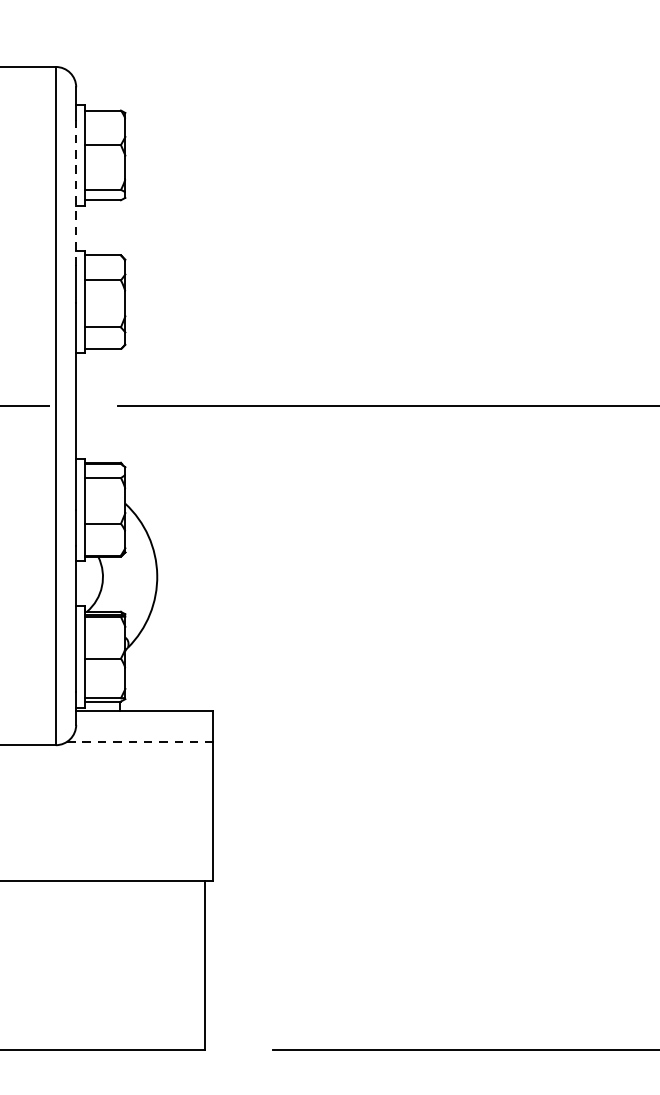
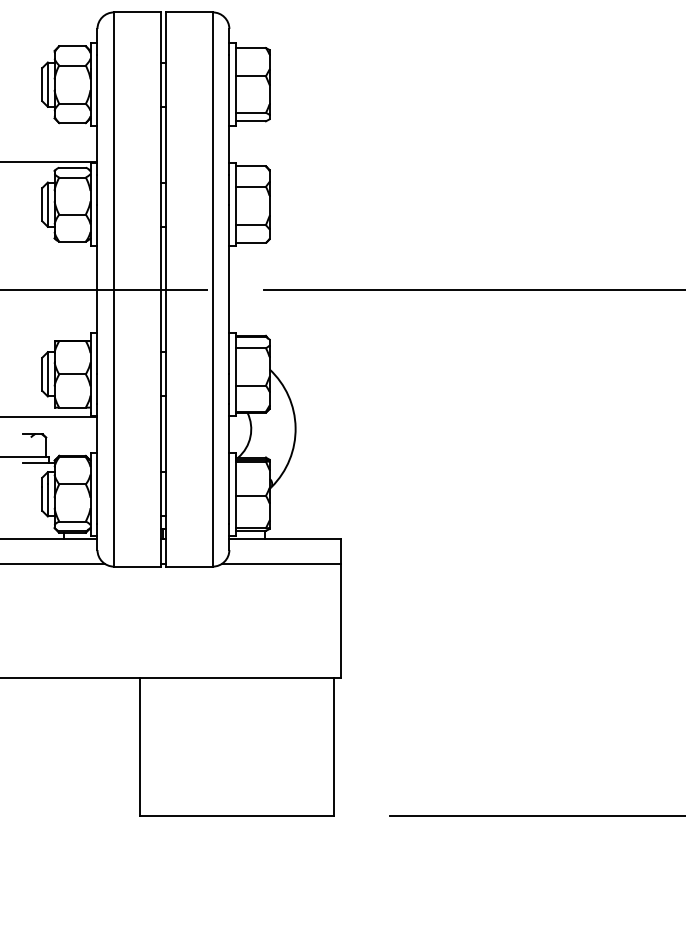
line: (76, 193) -> (229, 115), dashed -> solid
line: (139, 741) -> (281, 563), dashed -> solid

